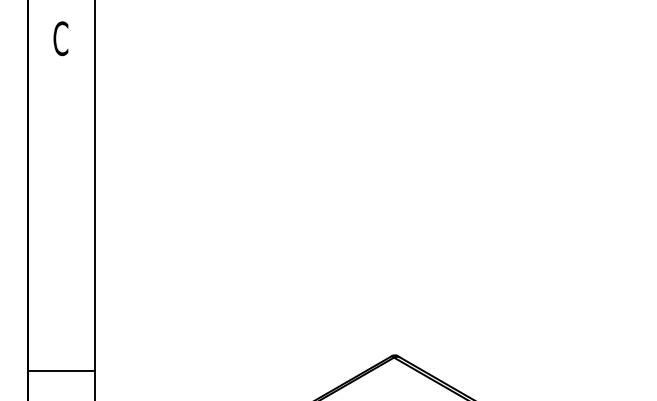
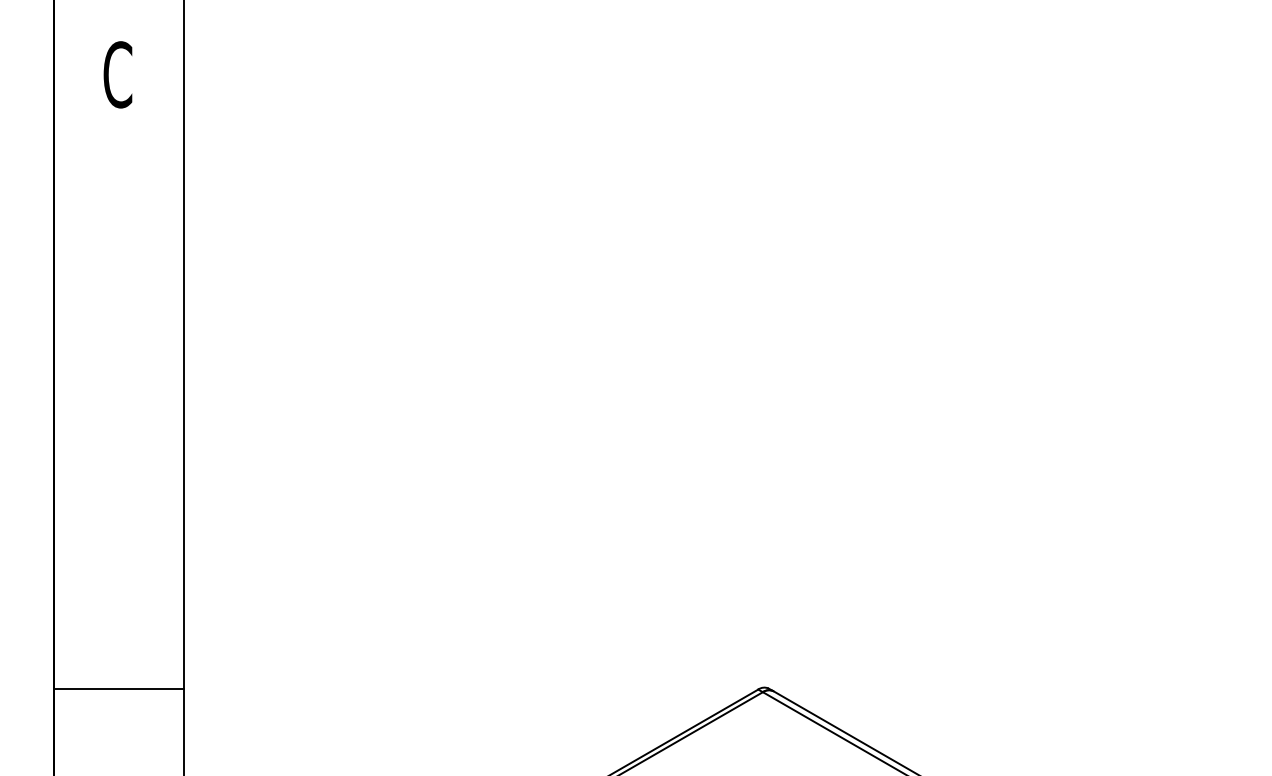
line: (60, 371) -> (117, 690), moved

